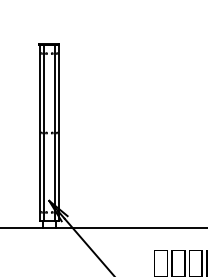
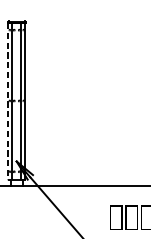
line: (39, 133) -> (7, 101), solid -> dashed

